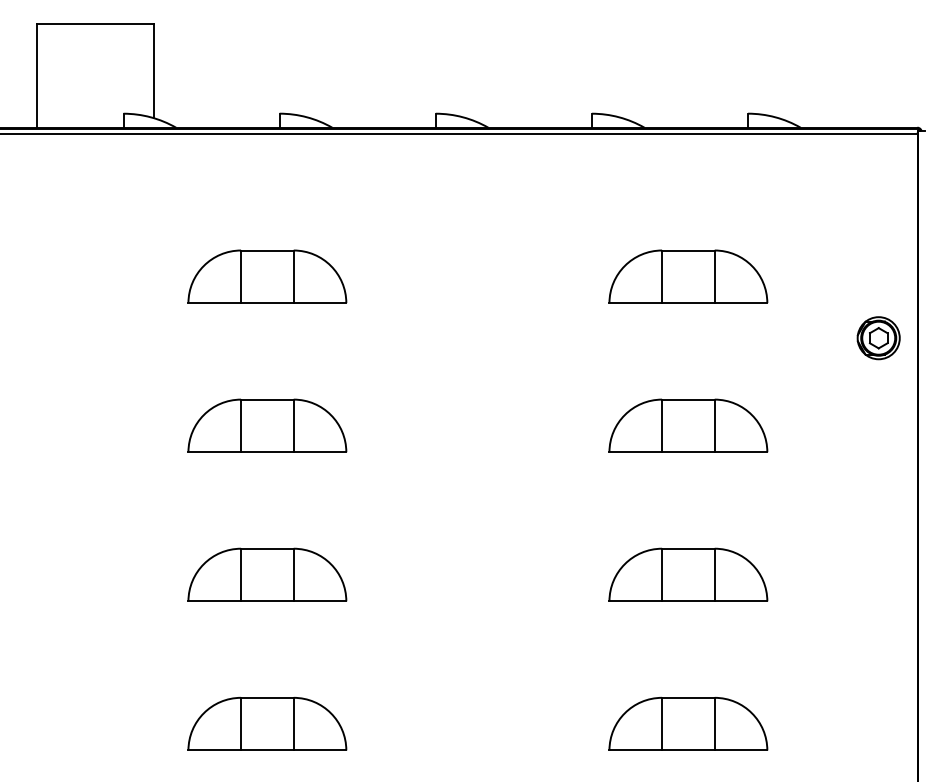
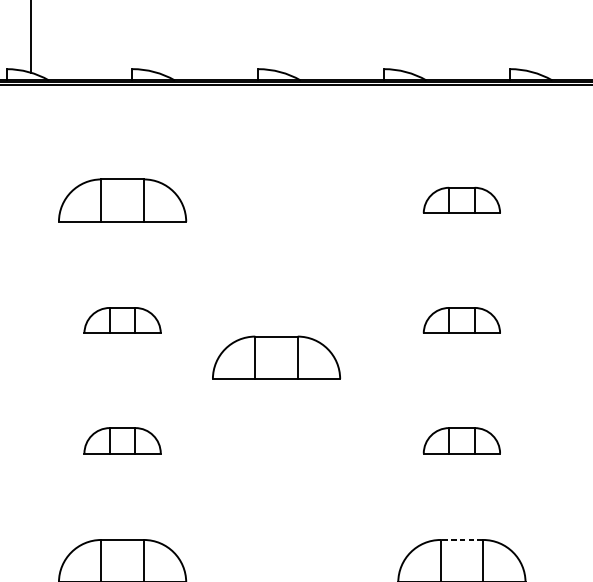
part: (688, 276) -> (461, 200), size x0.6
part: (267, 425) -> (122, 320), size x0.6
part: (688, 425) -> (461, 320), size x0.6
part: (458, 471) -> (276, 357), added
part: (267, 574) -> (122, 440), size x0.6
part: (688, 574) -> (461, 440), size x0.6
line: (687, 697) -> (461, 539), solid -> dashed

